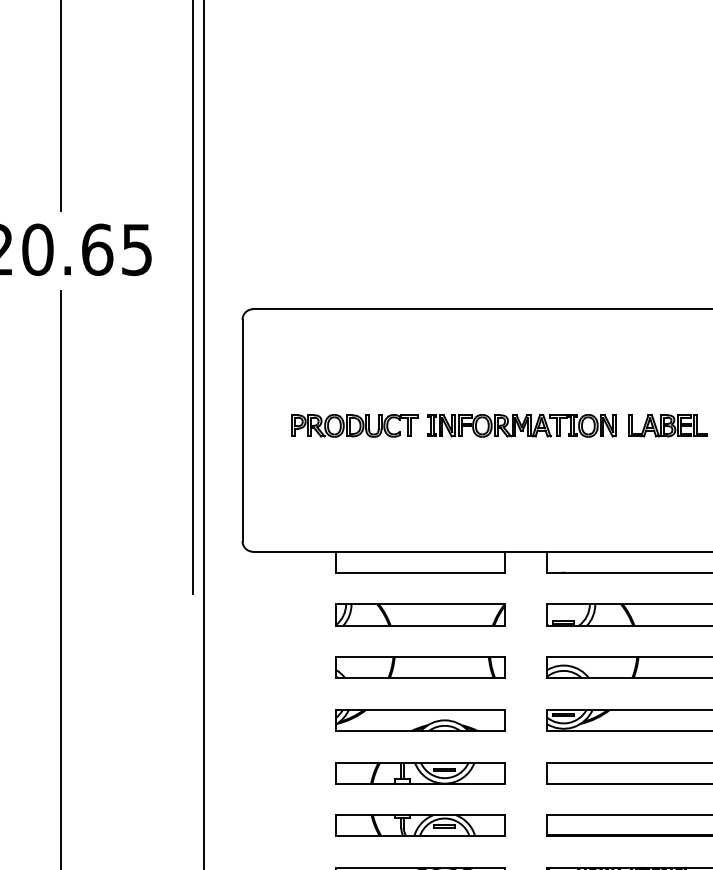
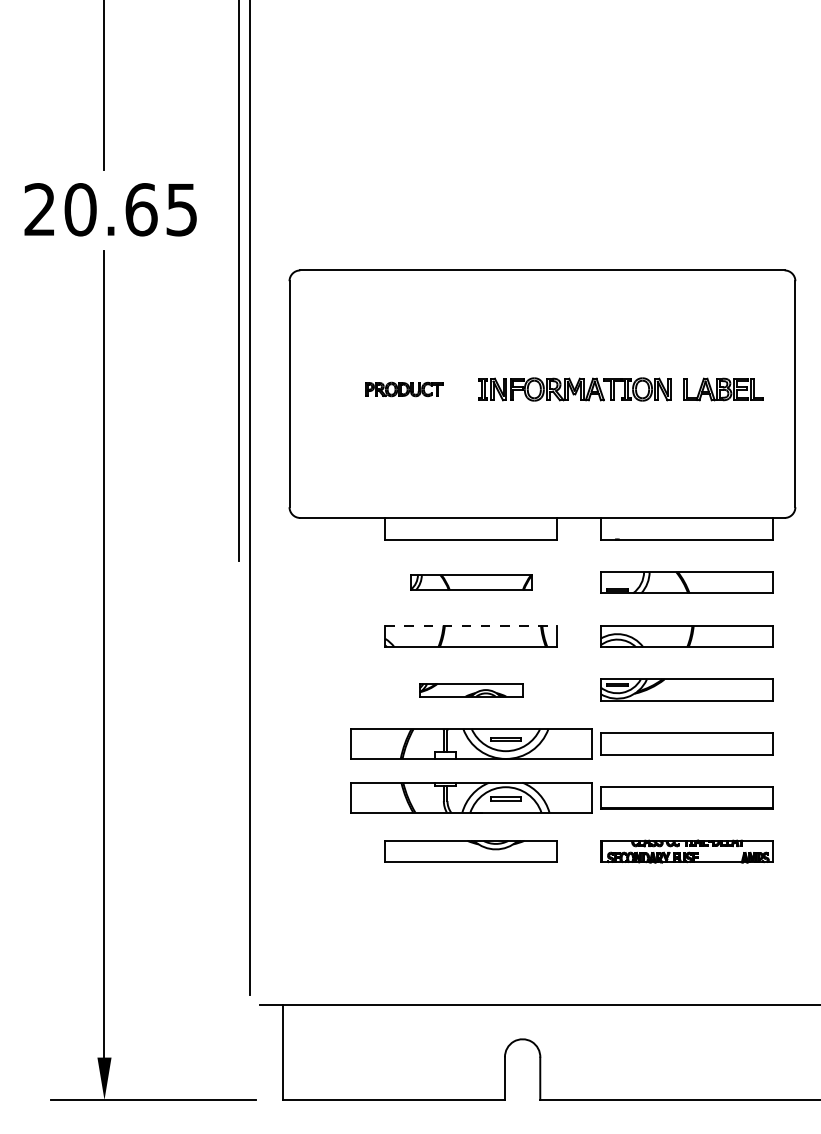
part: (354, 425) -> (403, 389), size x0.6
part: (419, 614) -> (470, 582), size x0.7
line: (420, 657) -> (471, 625), solid -> dashed
part: (419, 719) -> (470, 689), size x0.6
part: (419, 772) -> (470, 743), size x1.4
part: (419, 825) -> (470, 797), size x1.4

